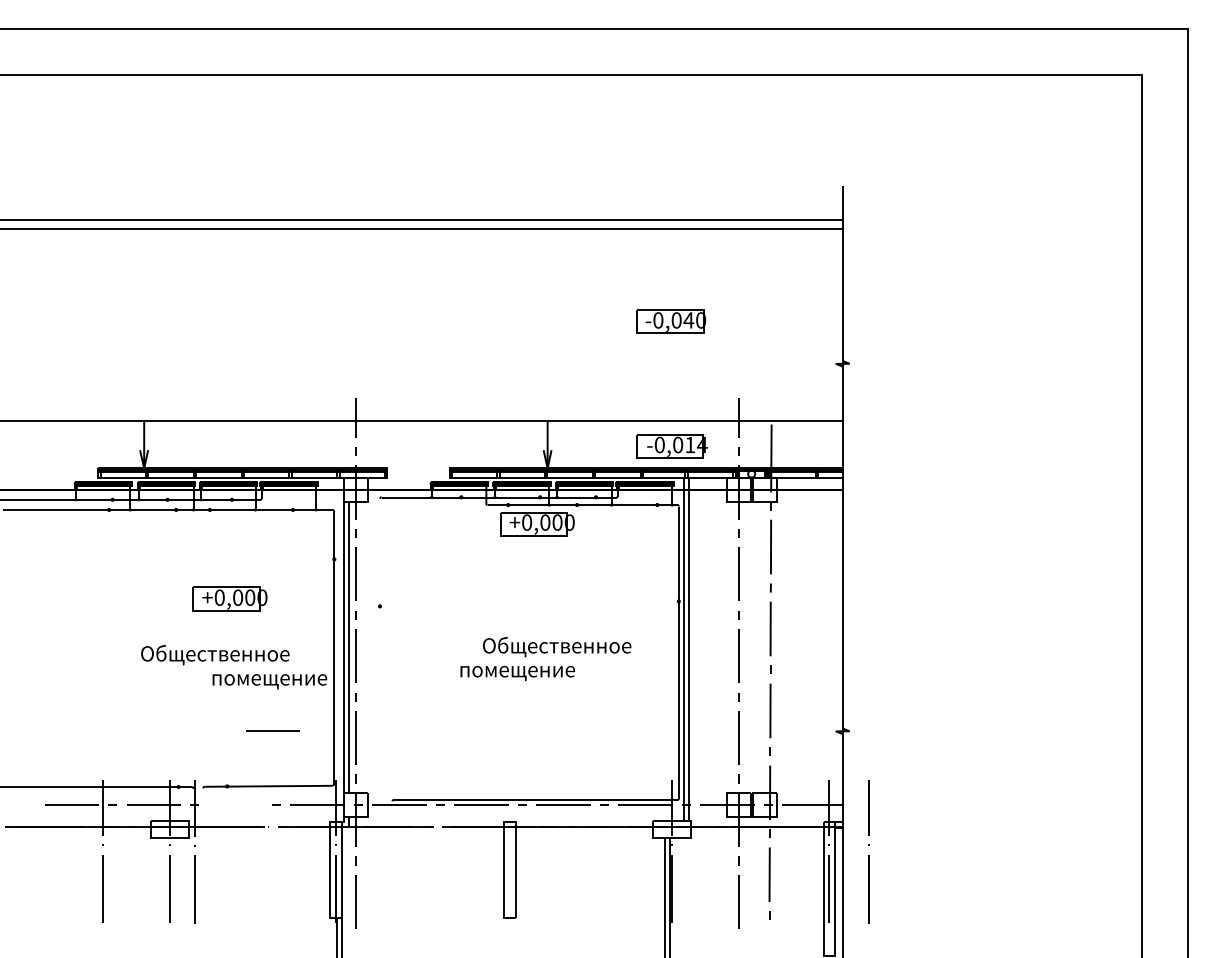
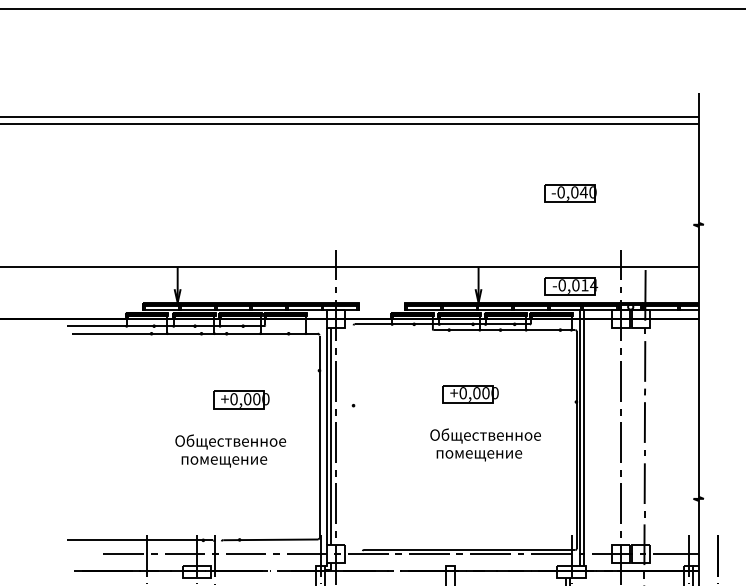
part: (537, 524) -> (471, 394), moved
text: (517, 673) -> (479, 455), moved
text: (269, 681) -> (224, 461), moved
line: (272, 730) -> (245, 553), moved

